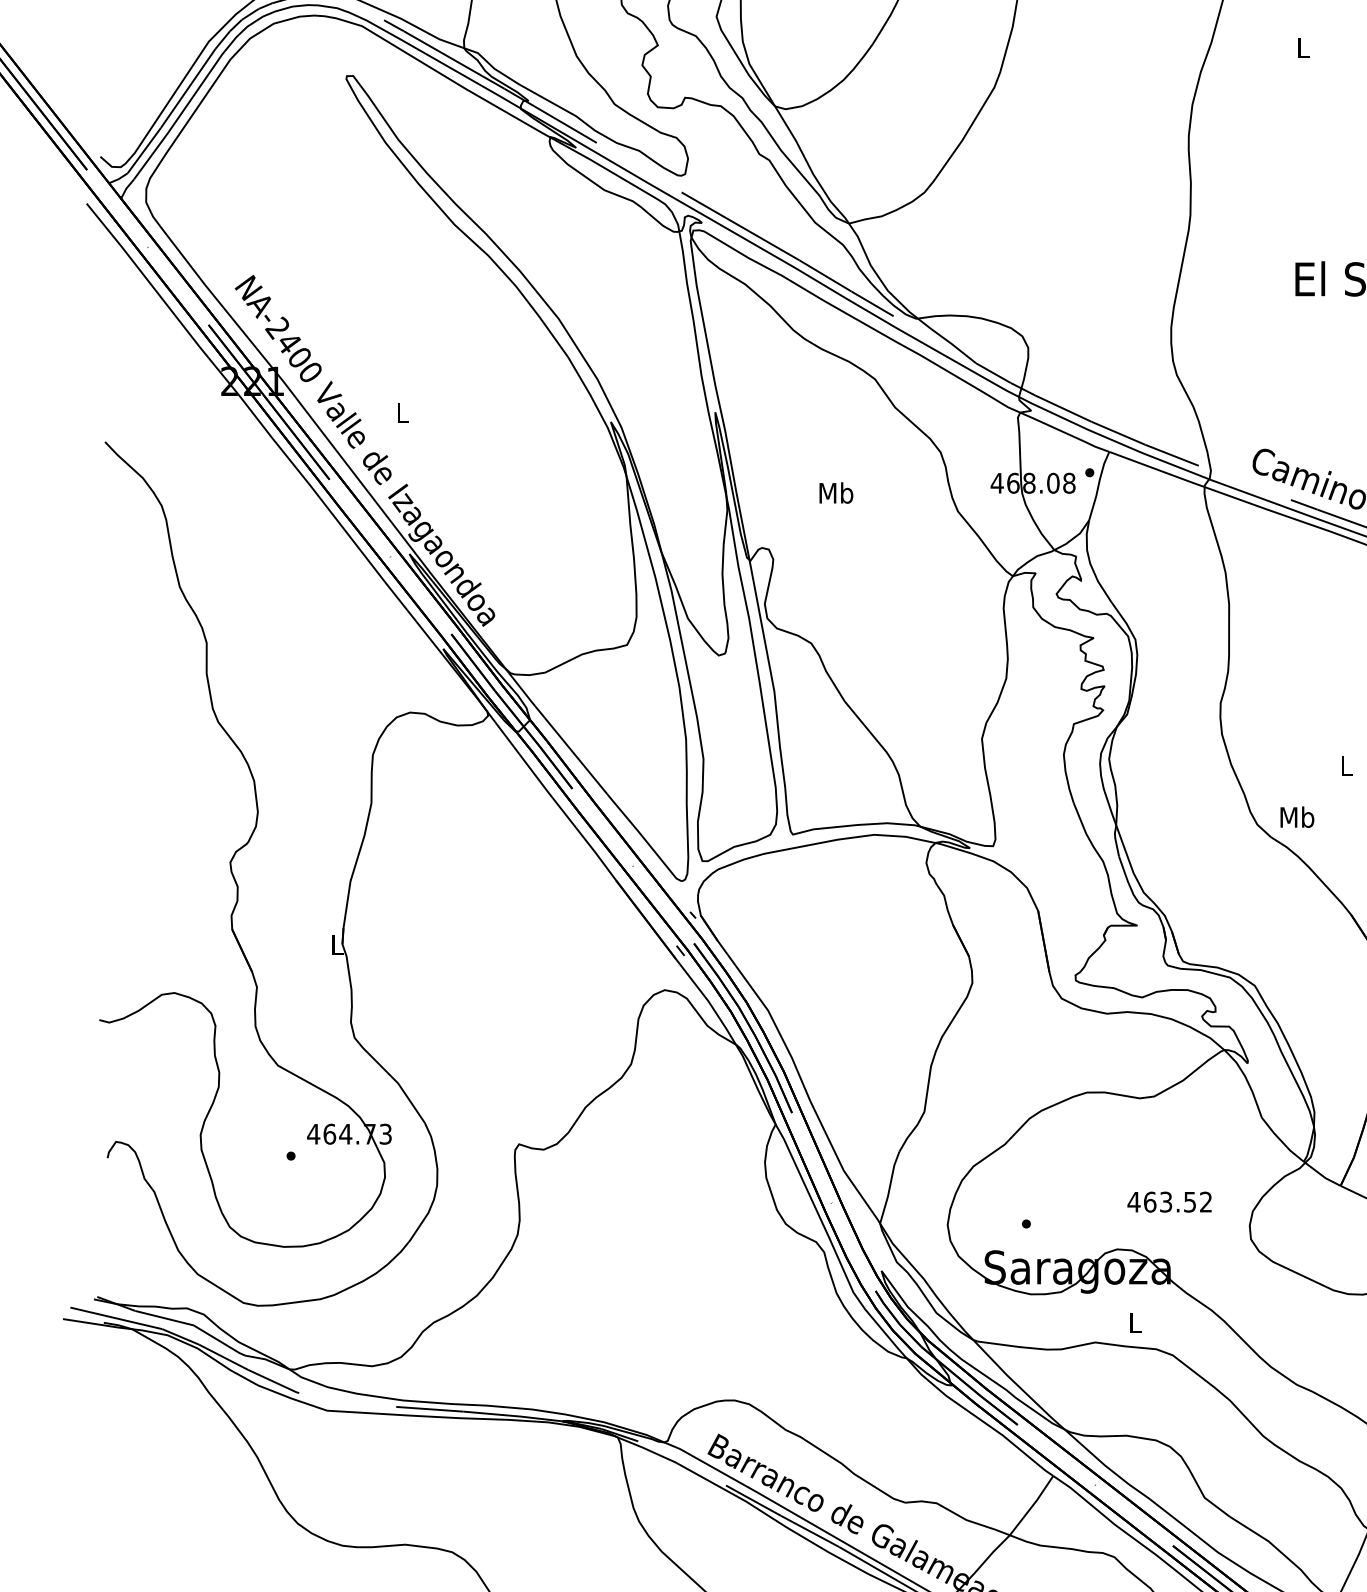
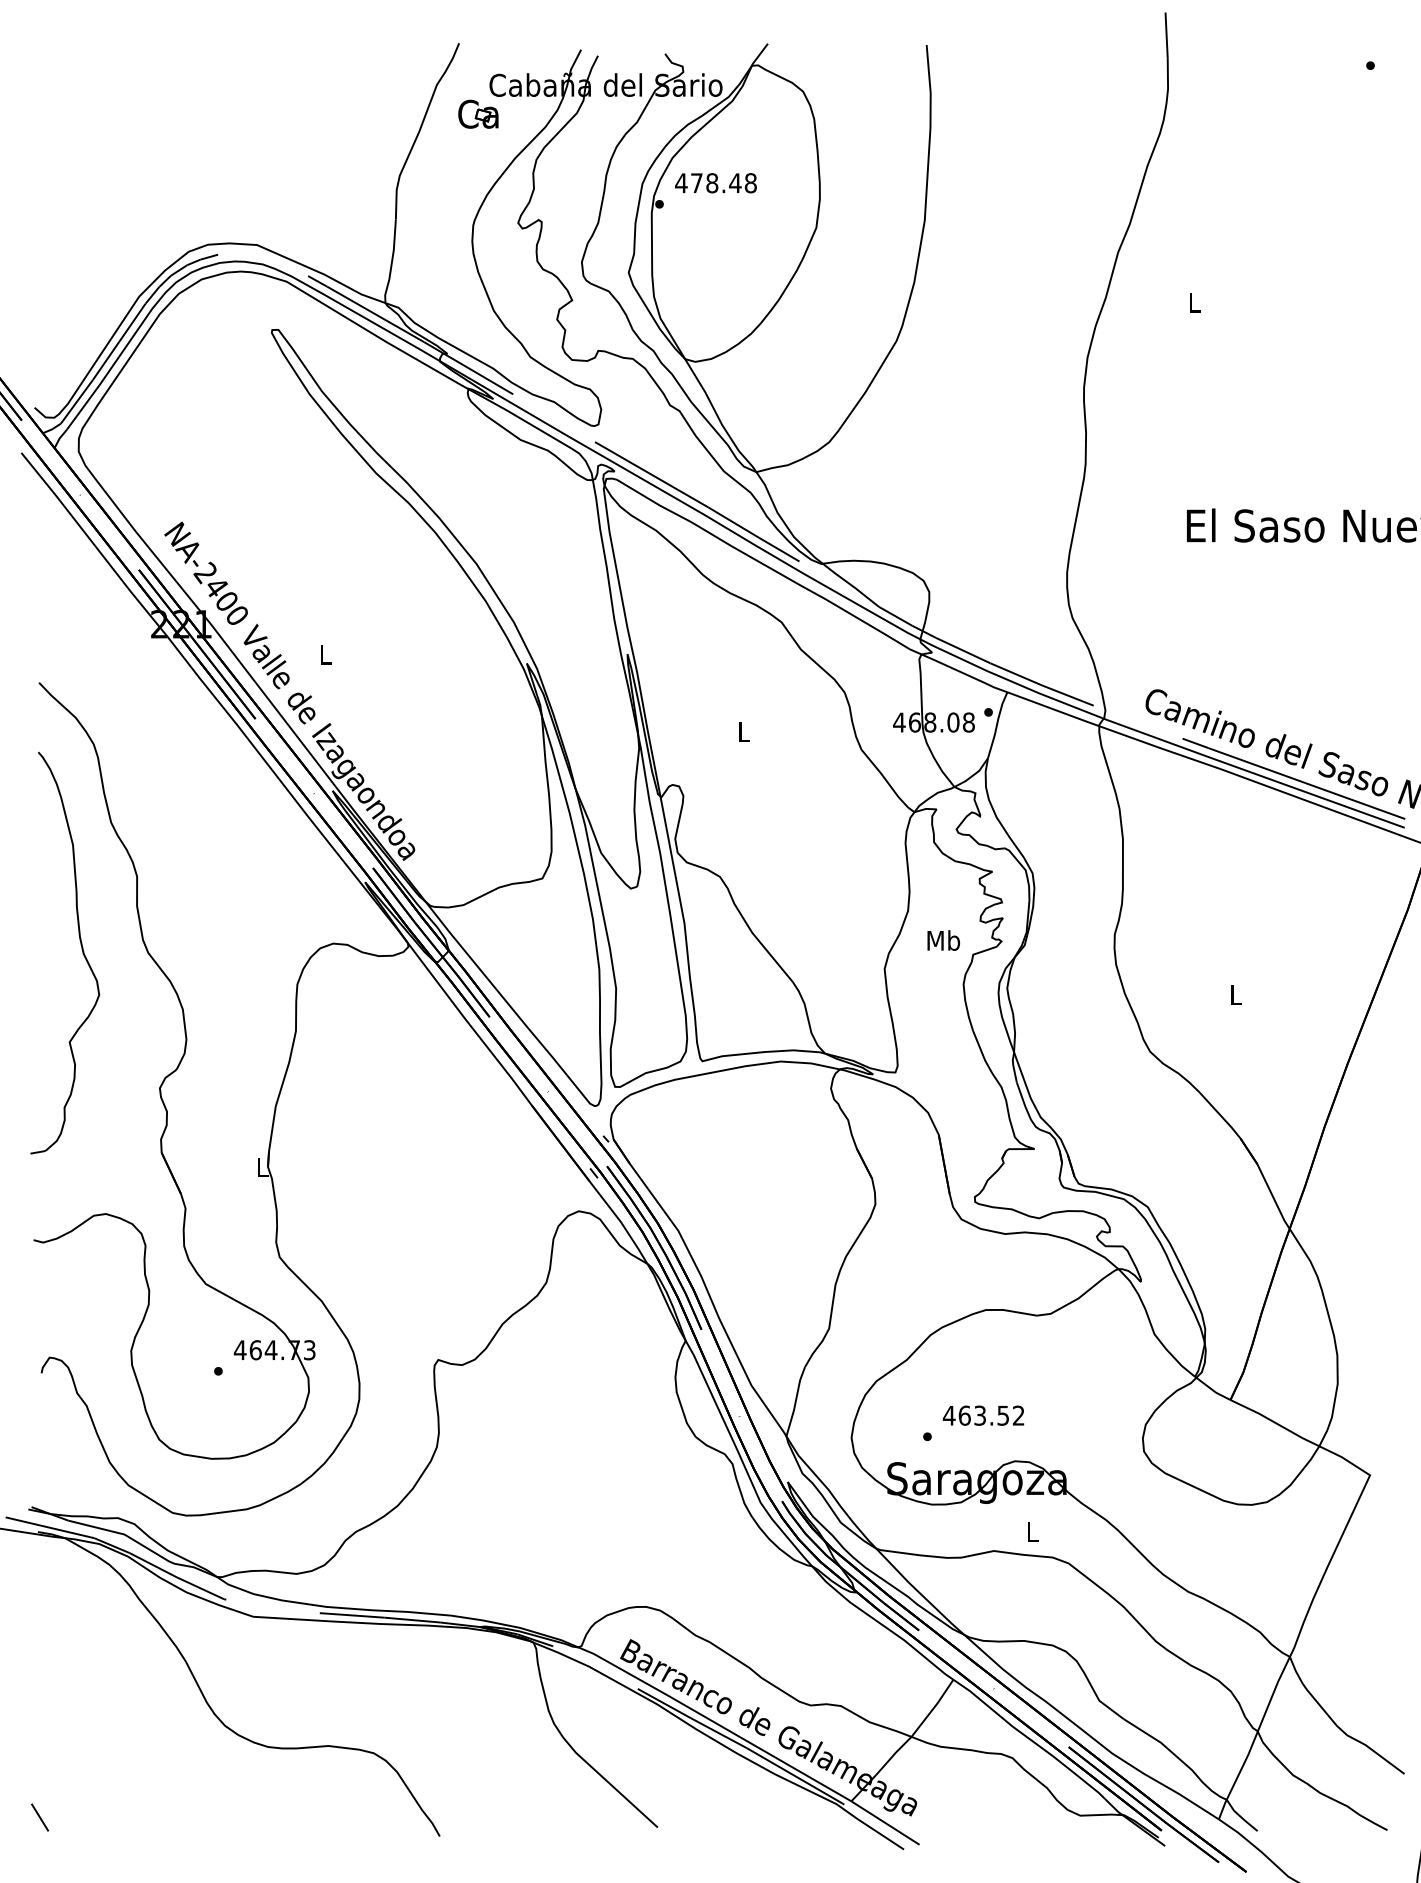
text: (836, 492) -> (744, 731), Mb -> L
curve: (149, 718) -> (81, 949), added
text: (1297, 817) -> (943, 940), moved
text: (1169, 1201) -> (983, 1415), moved

